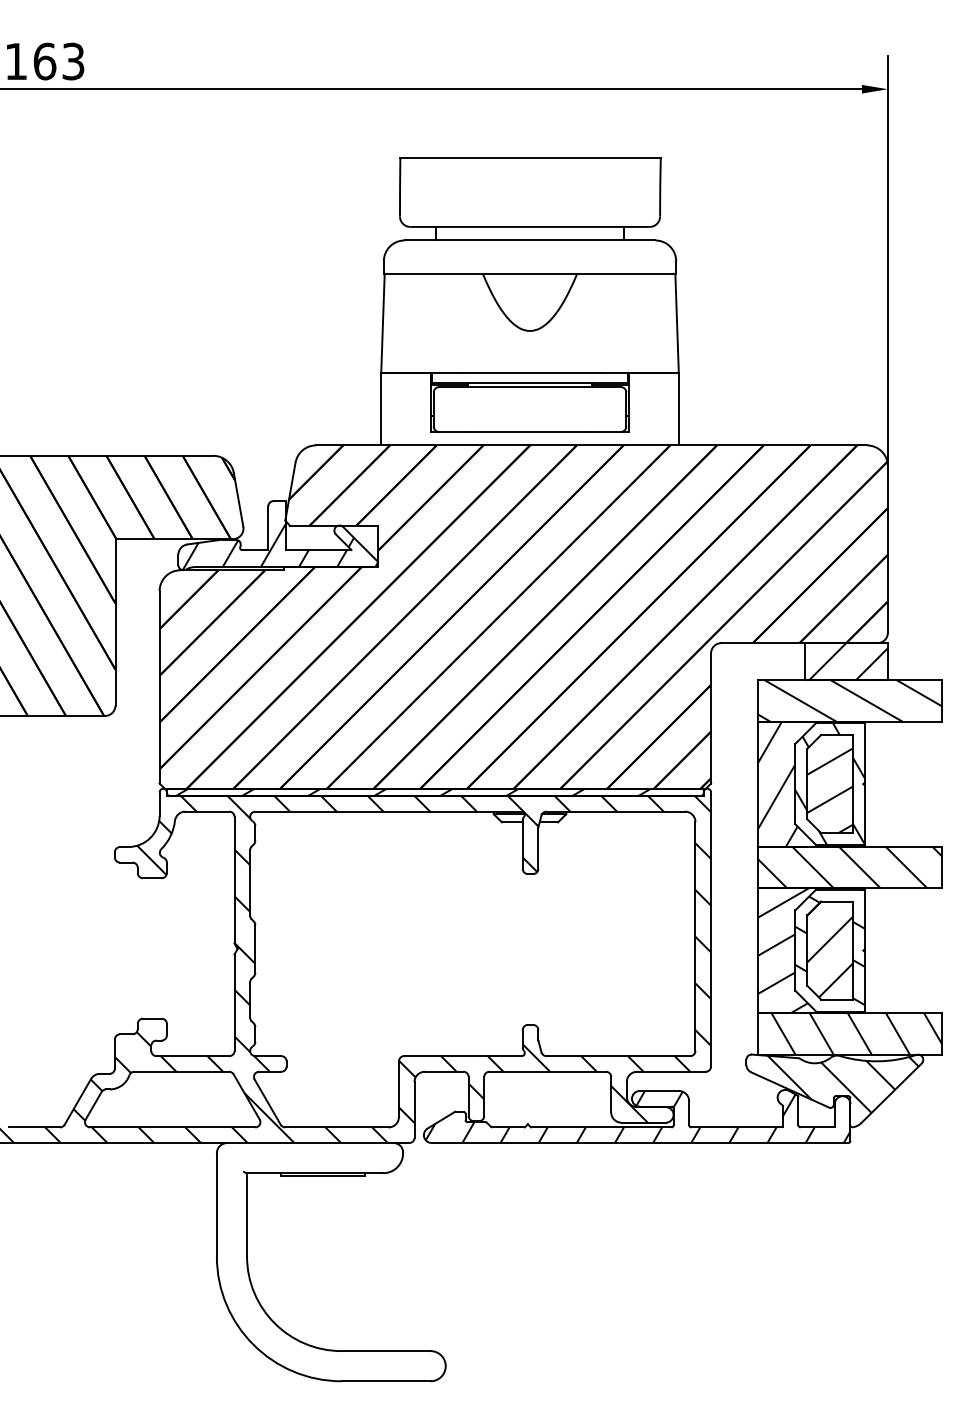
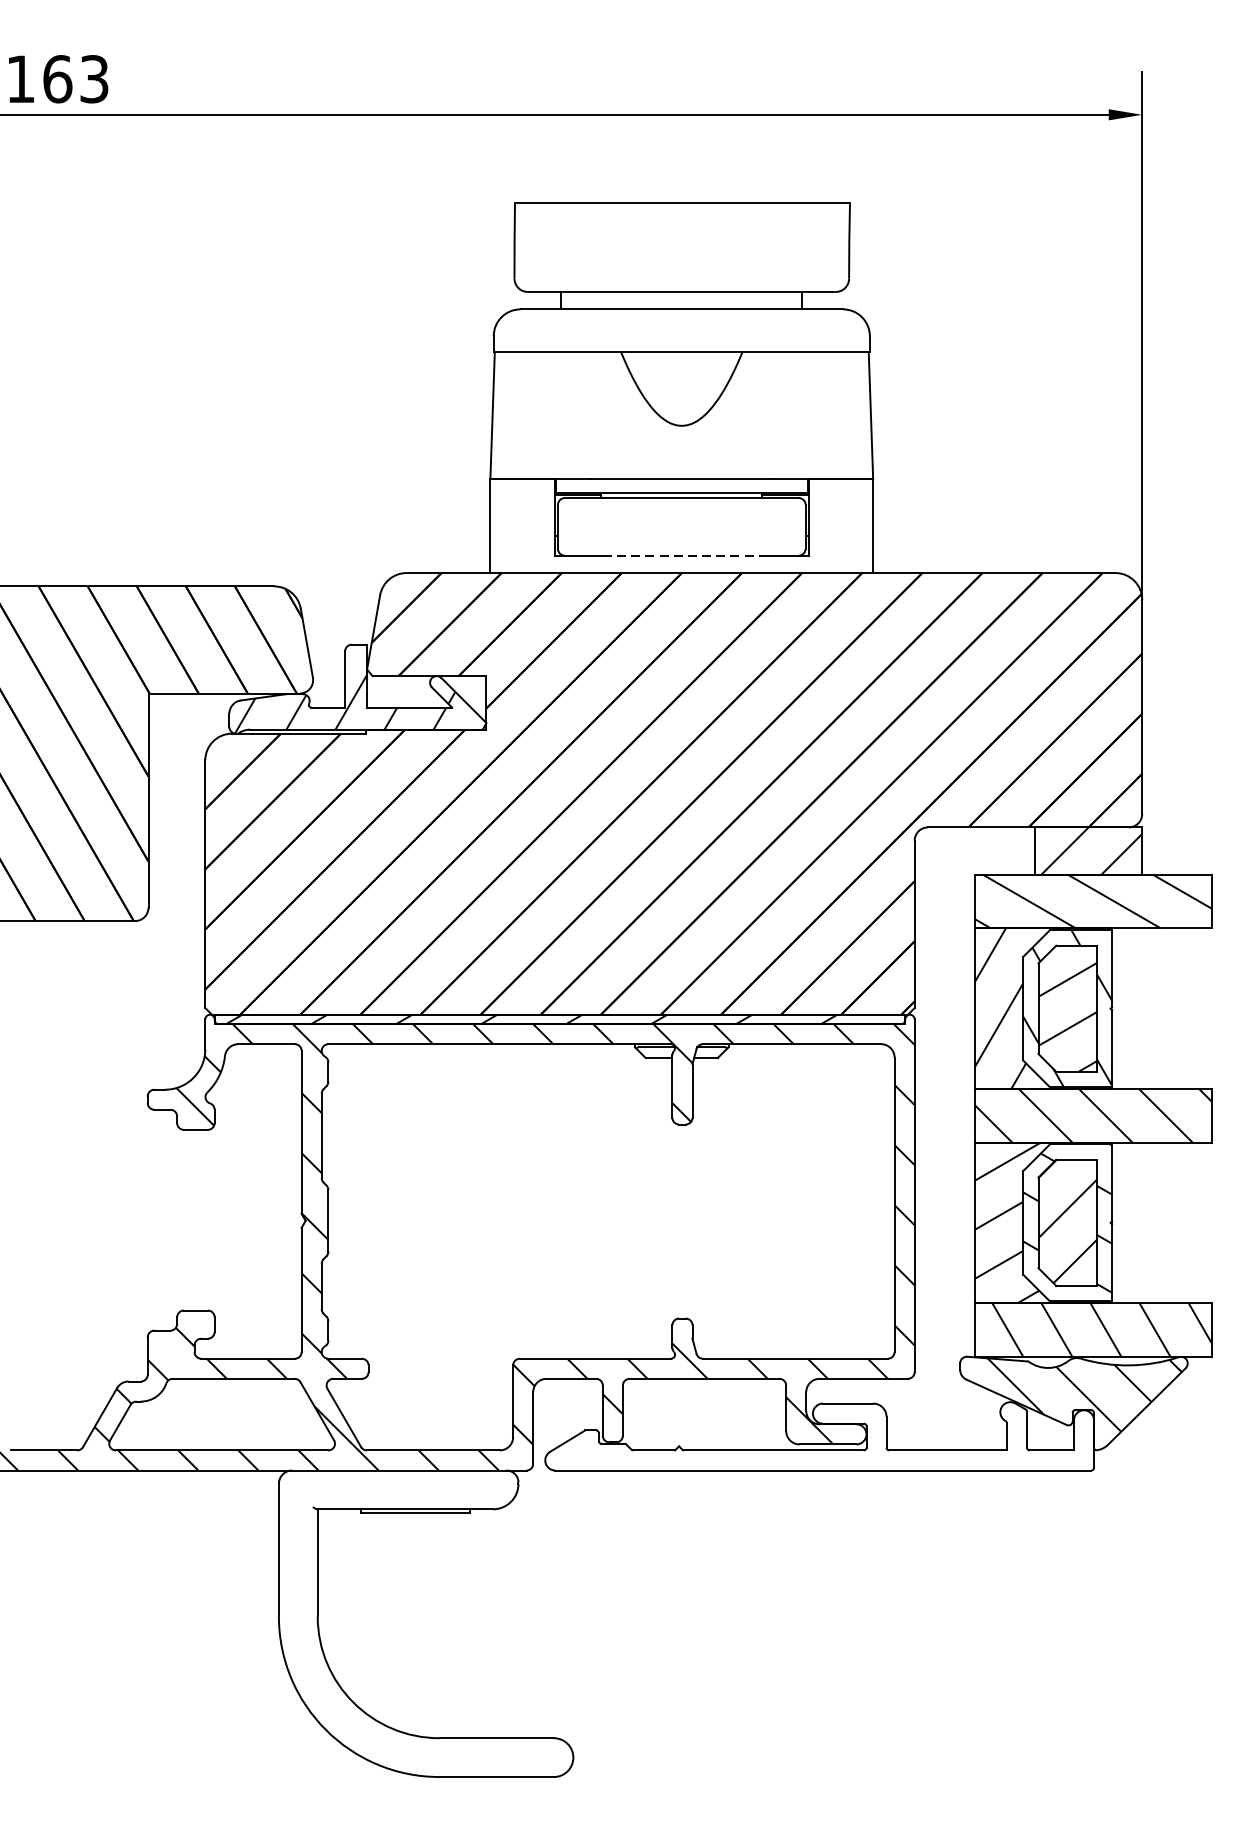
line: (530, 431) -> (682, 555), solid -> dashed
hatch: (637, 1117) -> (820, 1437), removed

